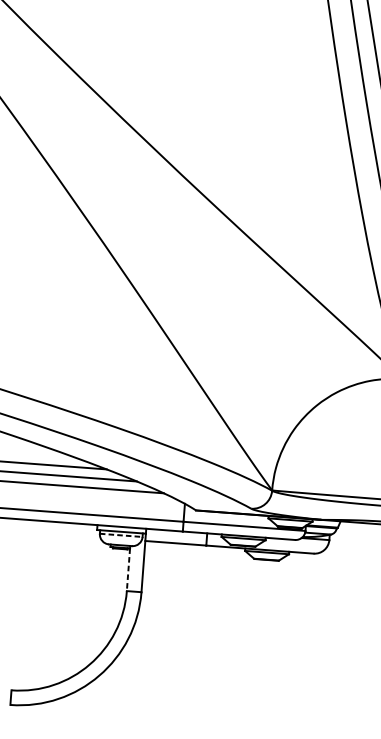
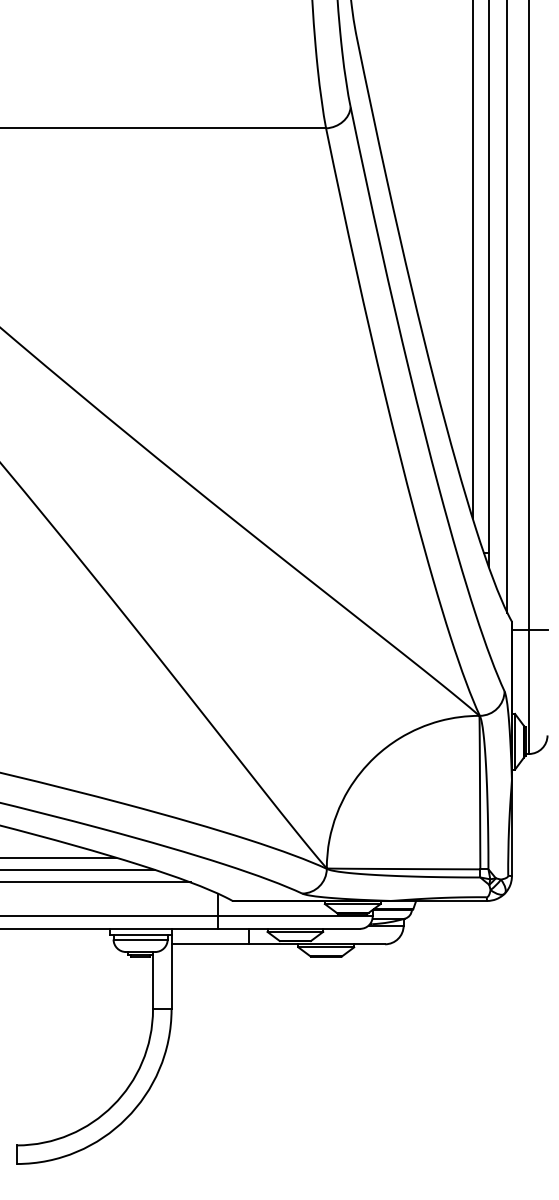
line: (121, 535) -> (141, 939), dashed -> solid
line: (128, 570) -> (153, 982), dashed -> solid

